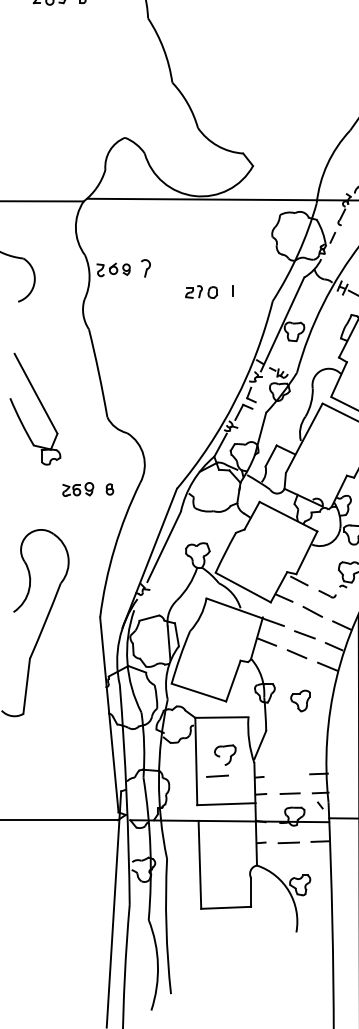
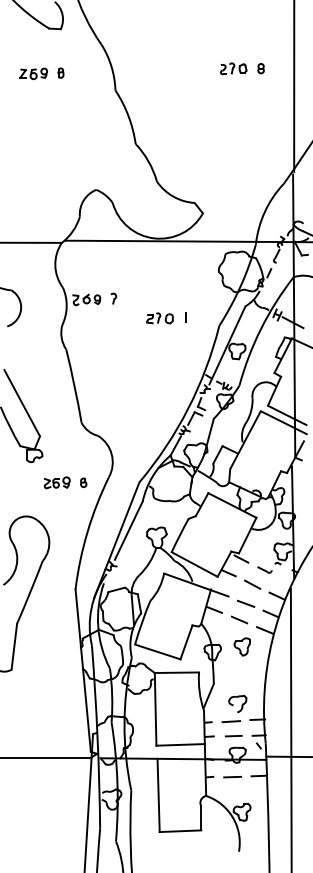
part: (145, 268) -> (113, 298), size x0.71
part: (299, 700) -> (241, 646), moved
part: (221, 760) -> (234, 708), moved

